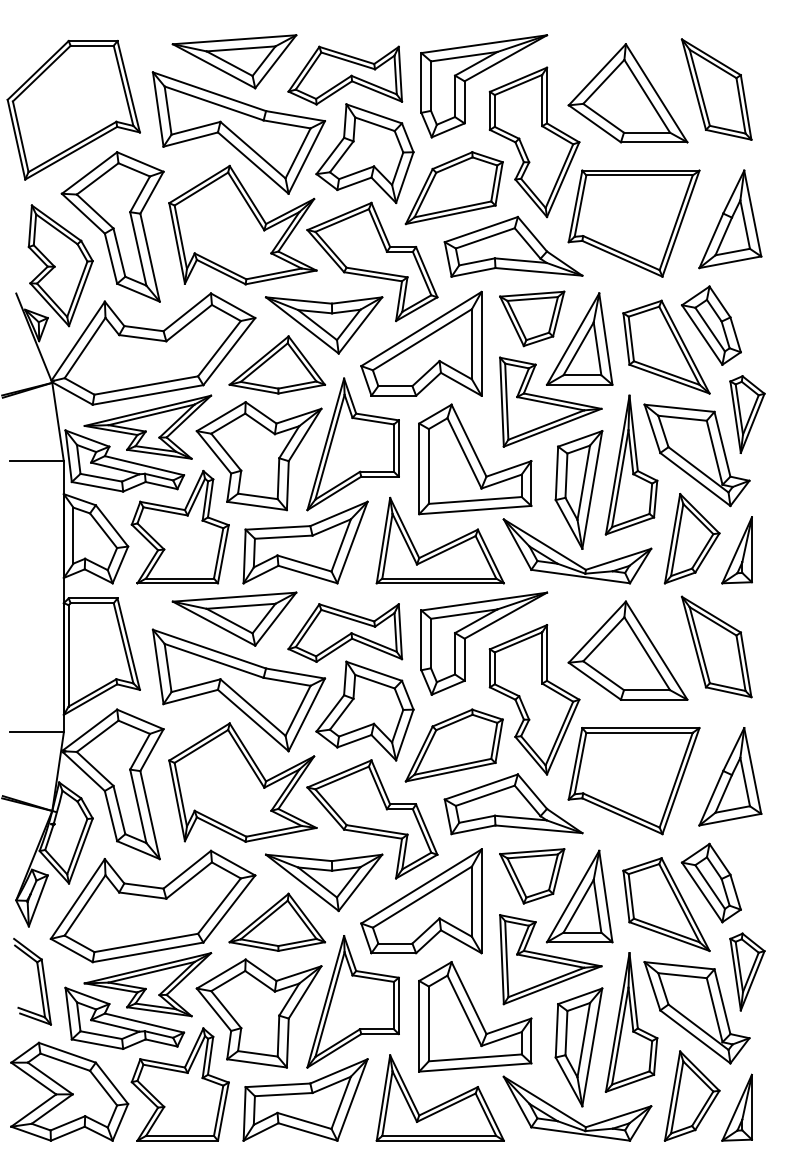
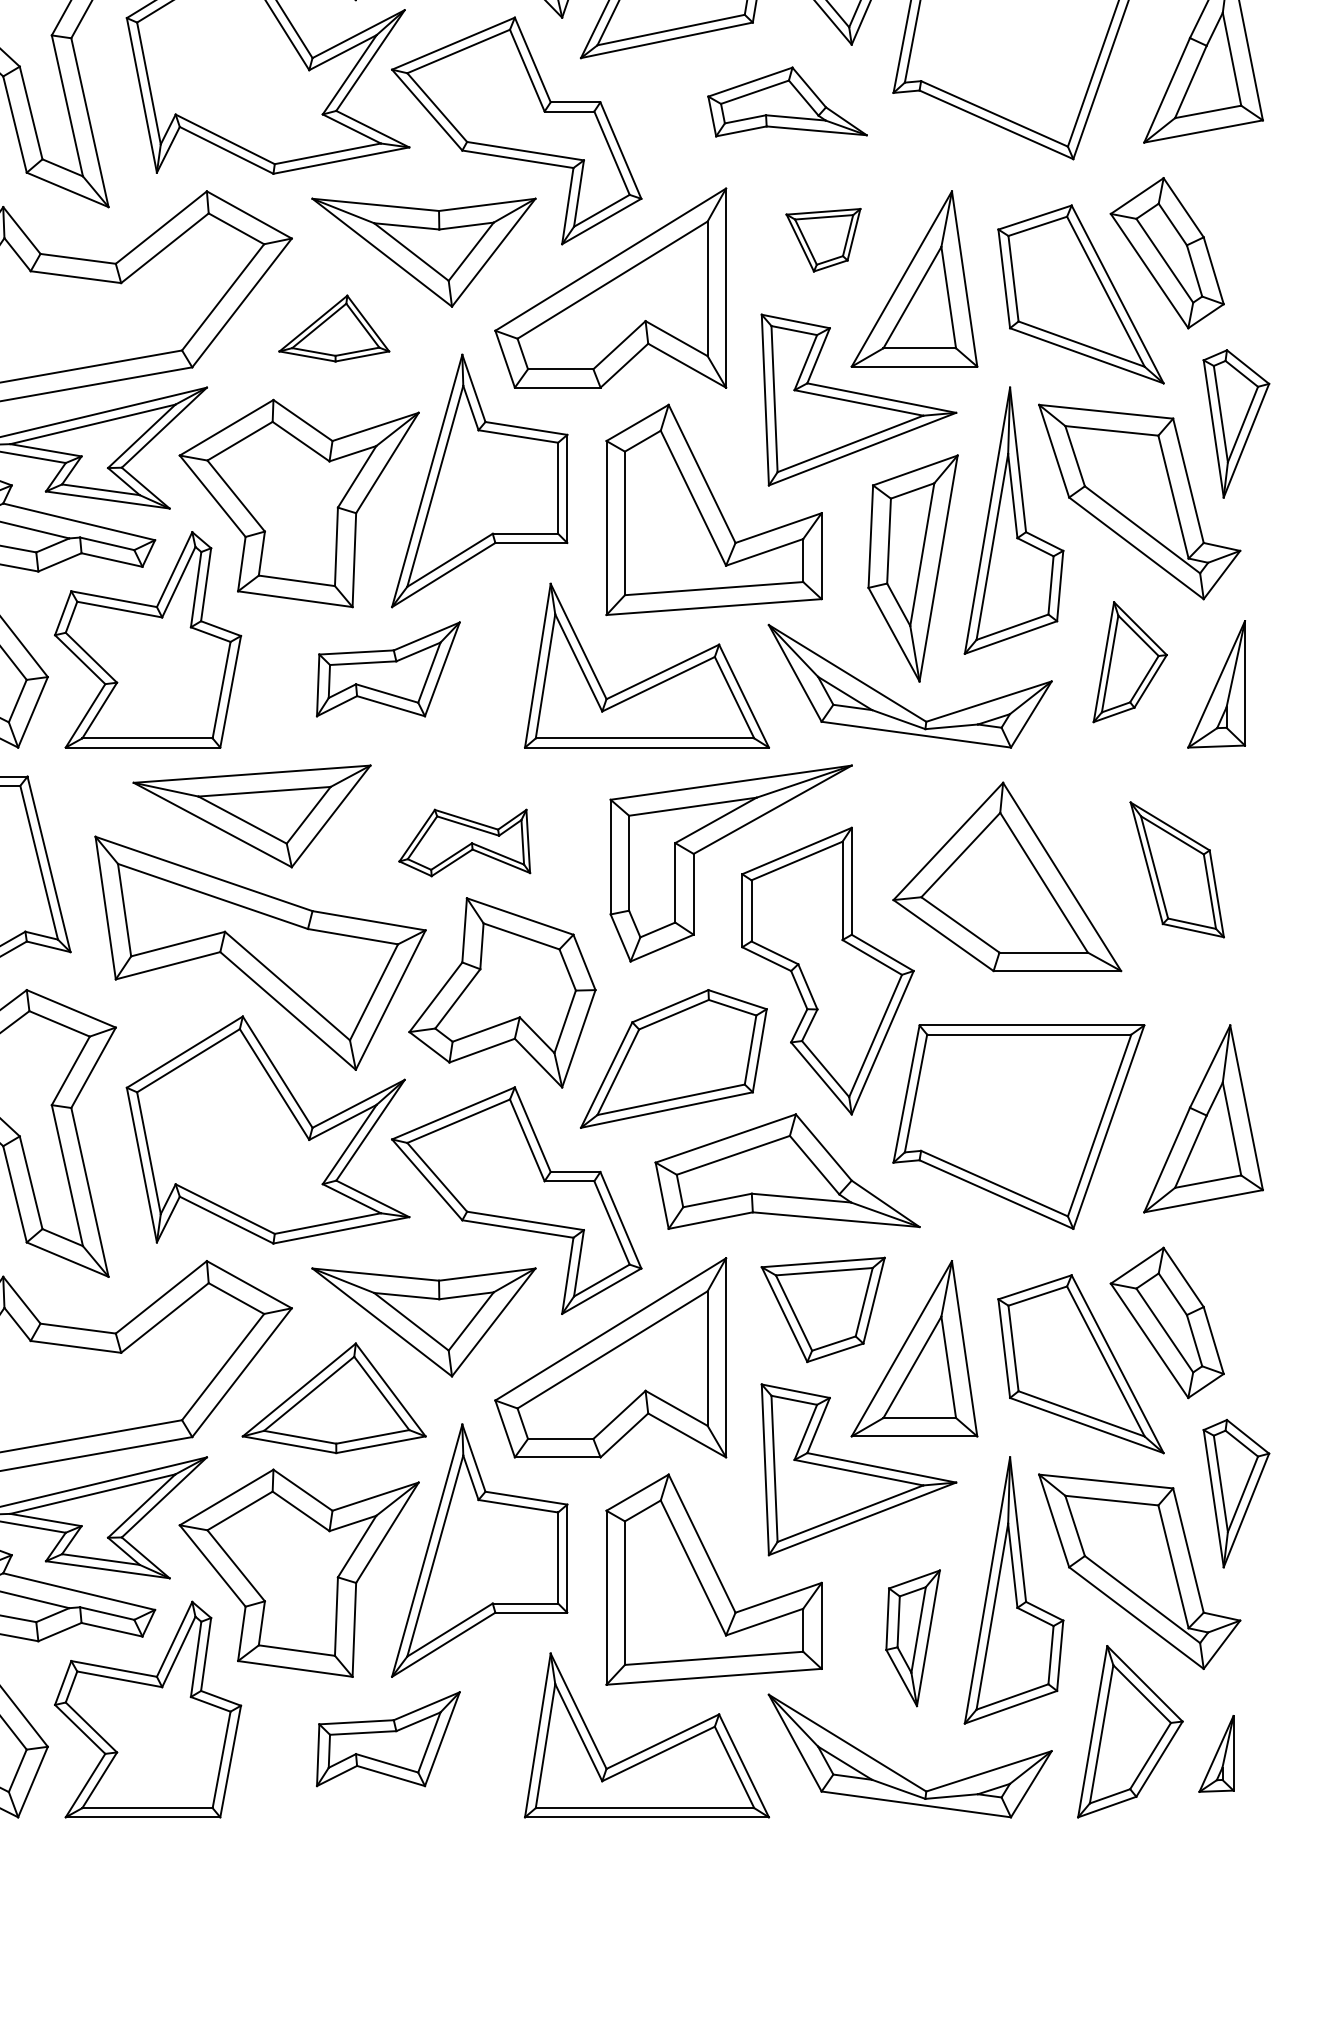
part: (513, 246) -> (787, 101), size x0.6
part: (532, 318) -> (823, 239), size x0.6
part: (277, 364) -> (334, 327), size x0.6
part: (691, 538) -> (1129, 661), size x0.7
part: (305, 542) -> (388, 669), size x0.6
part: (345, 632) -> (465, 842), size x0.6
part: (716, 646) -> (1177, 868), size x0.7
part: (578, 1047) -> (912, 1638), size x0.6
part: (305, 1099) -> (388, 1738), size x0.6
part: (736, 1107) -> (1215, 1753), size x0.6

